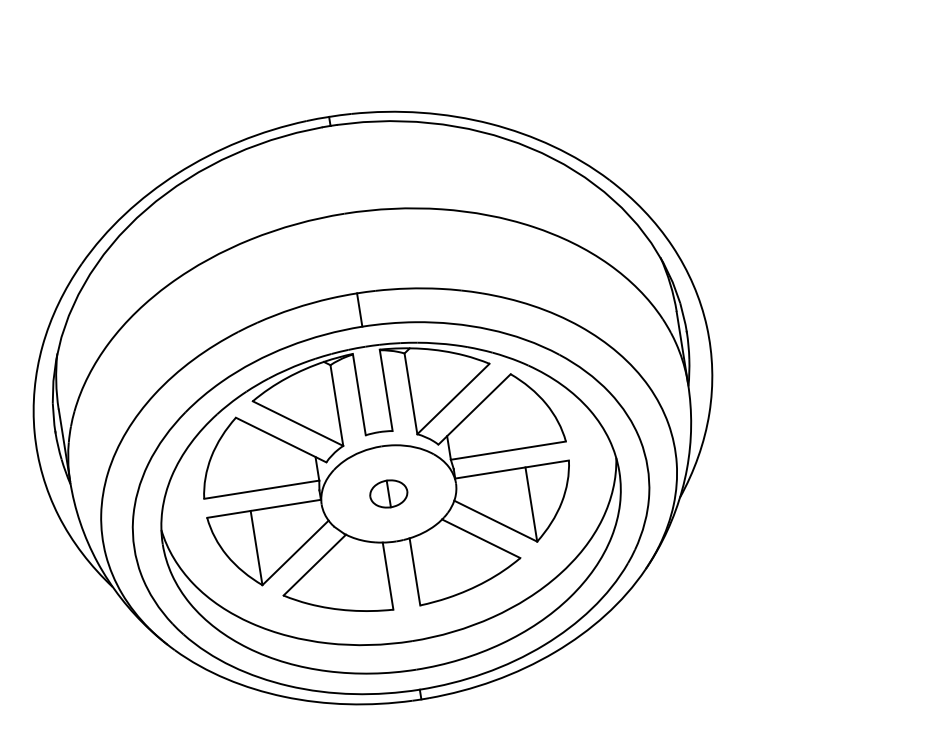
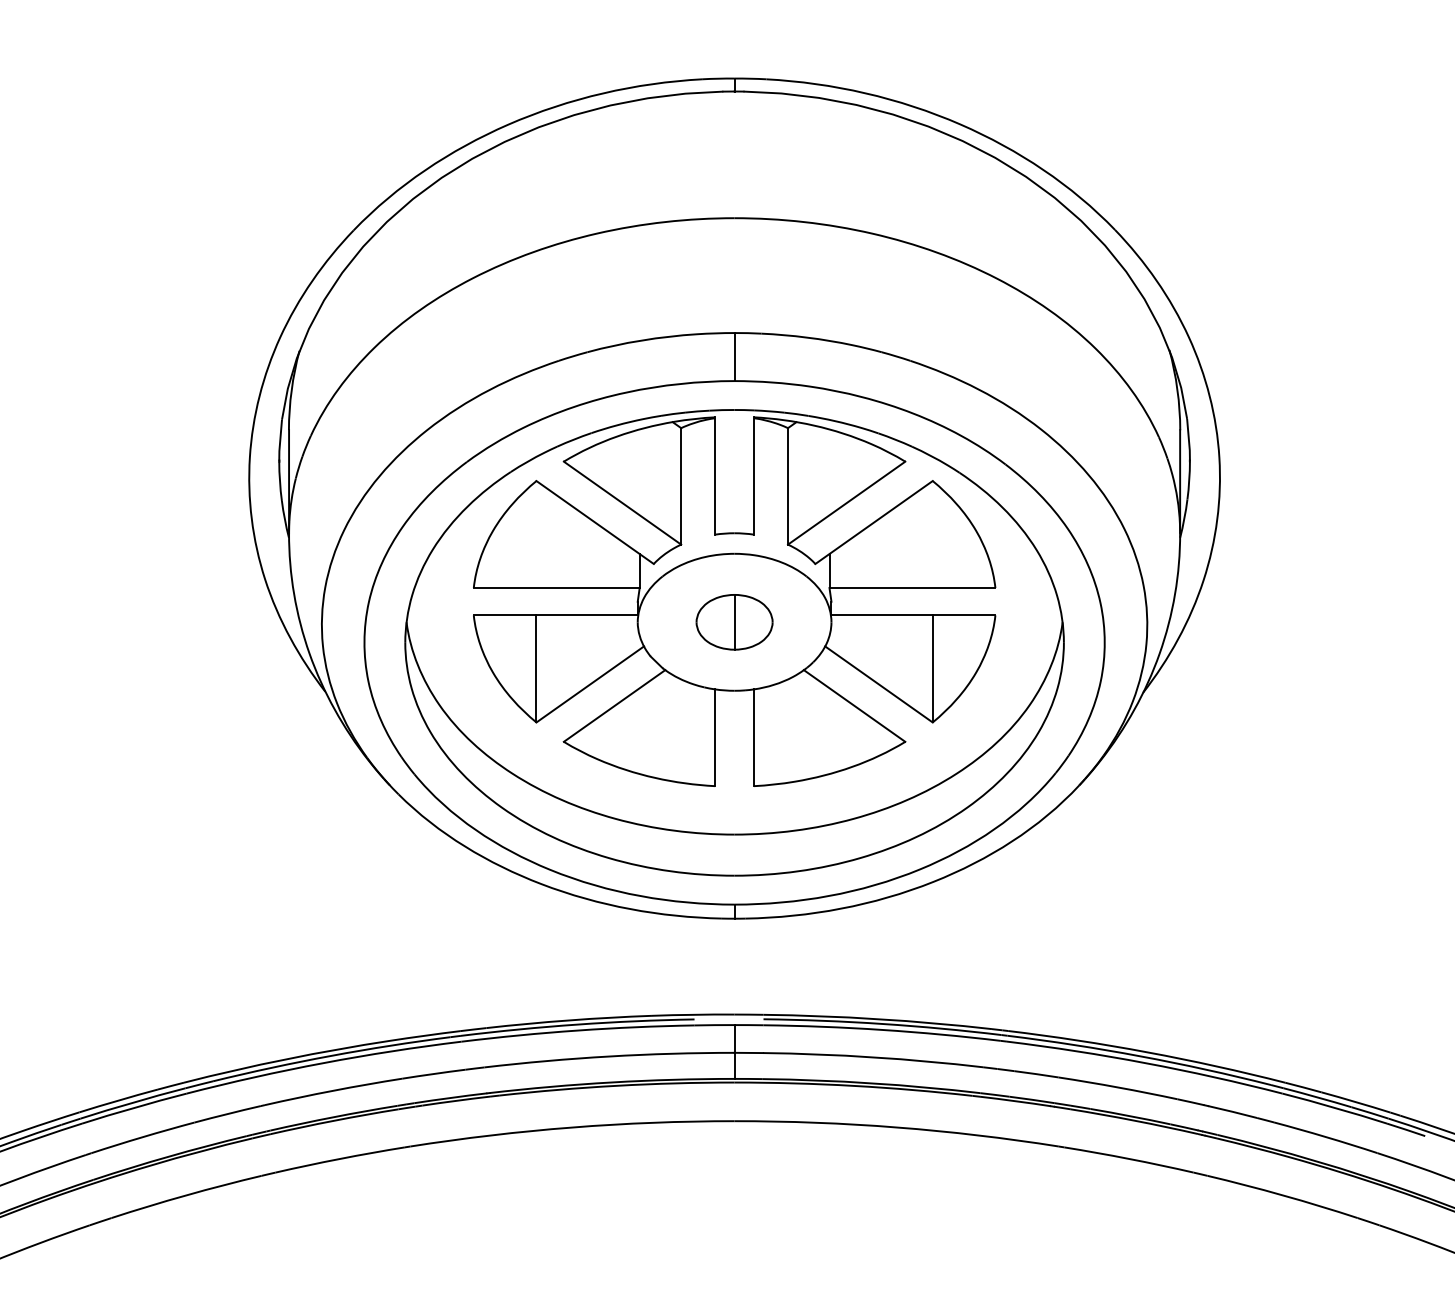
part: (388, 494) -> (734, 622), size x1.43

